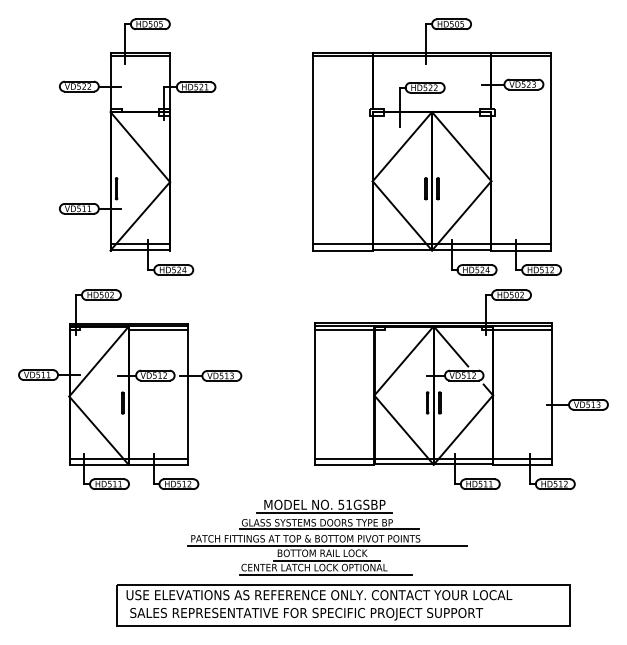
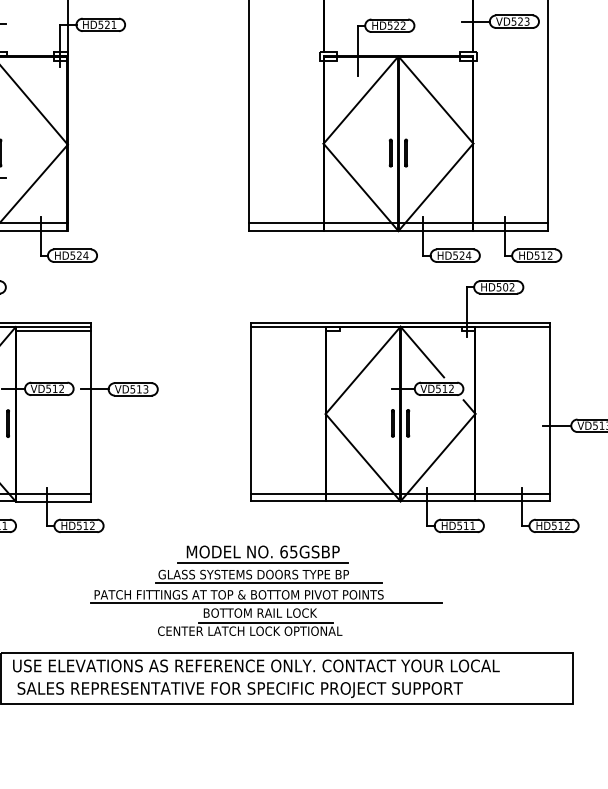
line: (344, 329) -> (287, 330), removed
line: (522, 329) -> (512, 330), removed
text: (344, 504) -> (287, 551), 51GSBP -> 65GSBP
line: (325, 575) -> (264, 641), removed

